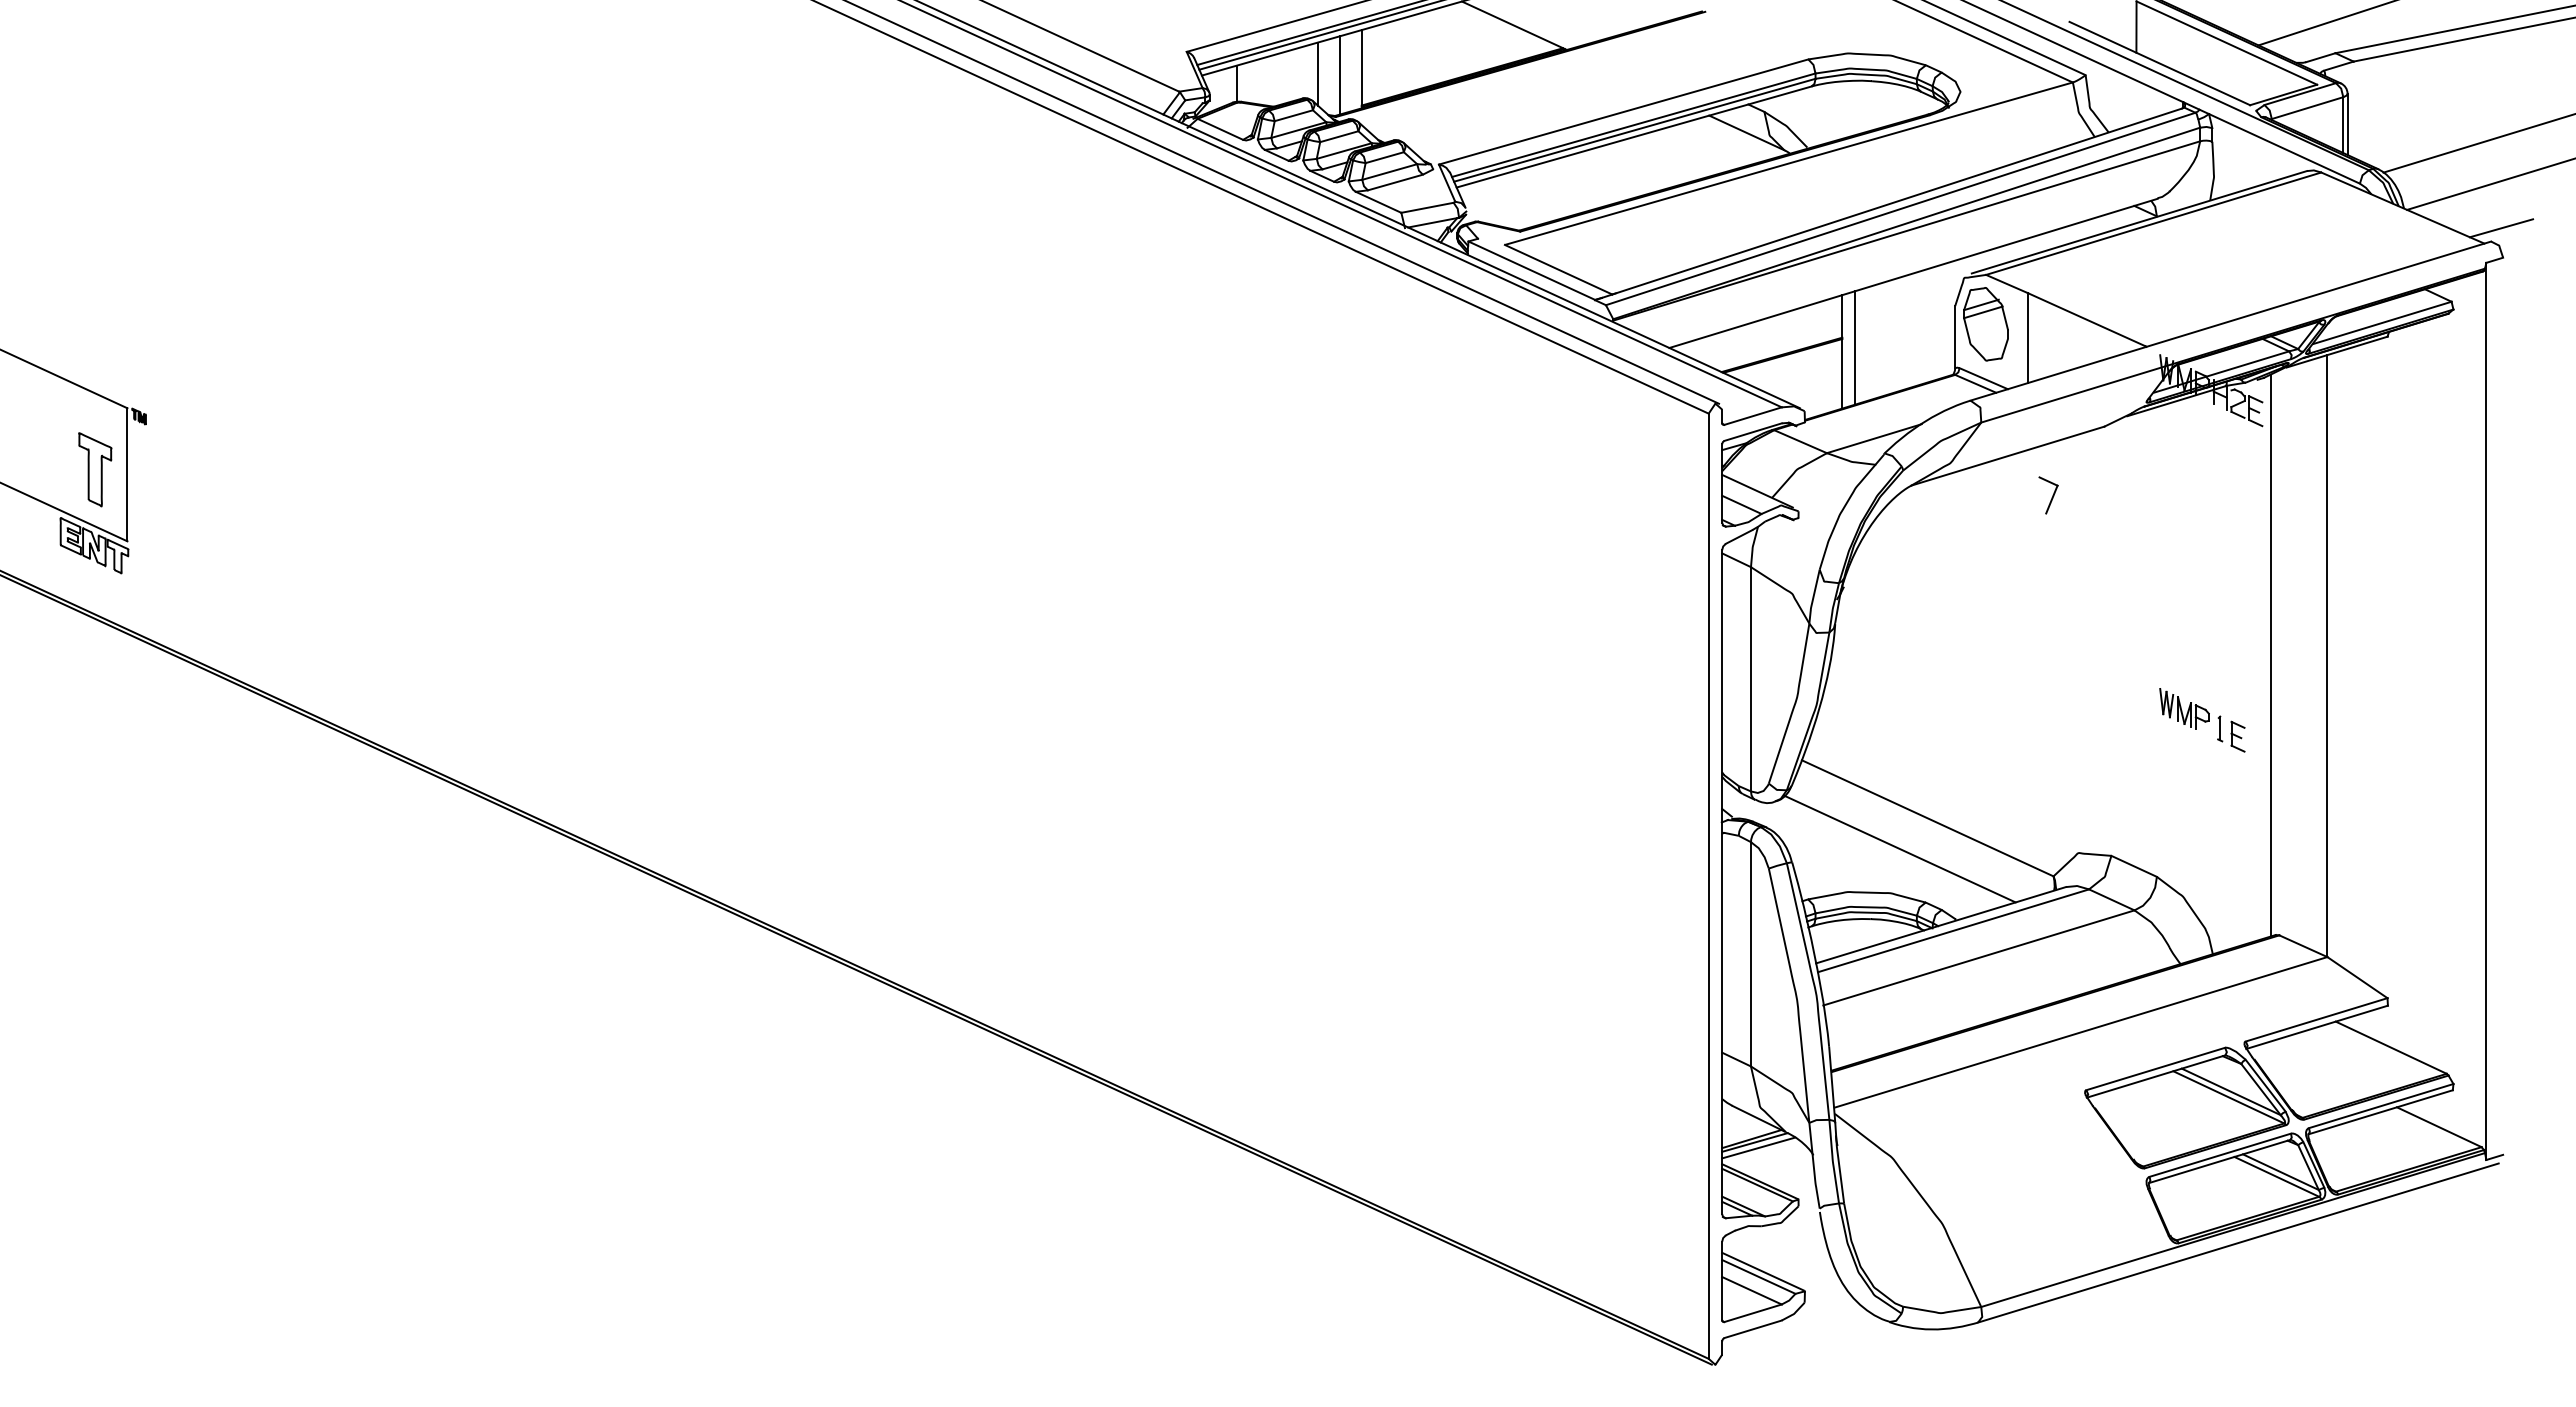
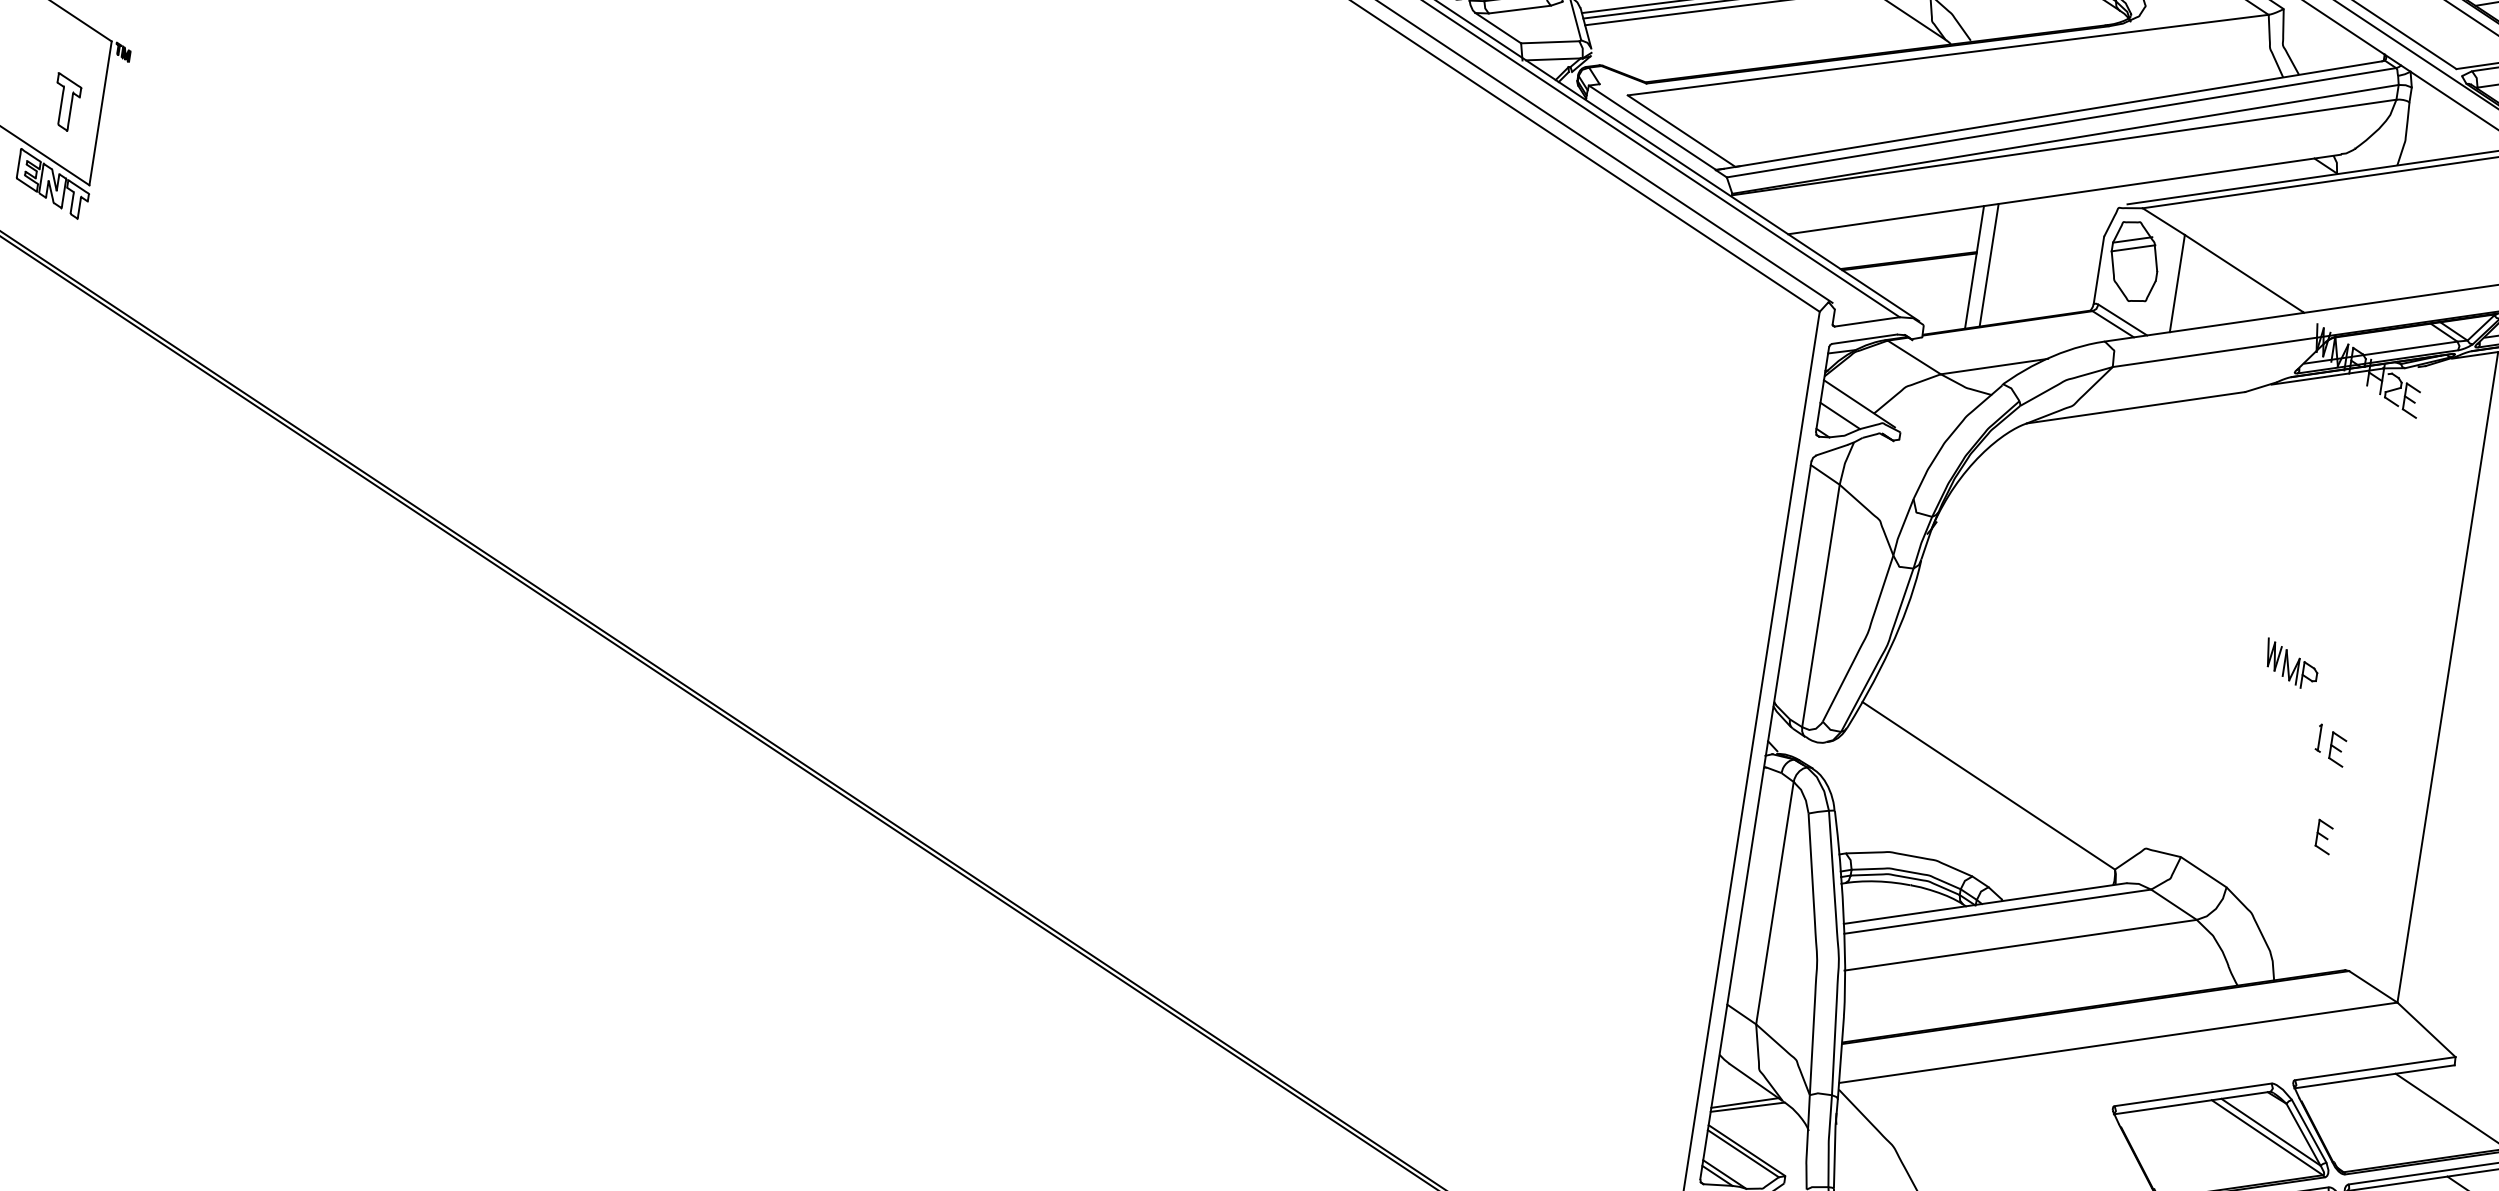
part: (95, 469) -> (66, 102), size x0.7
part: (2048, 495) -> (2173, 457), removed
line: (2271, 655) -> (2387, 667), removed
part: (2184, 708) -> (2291, 663), moved
part: (2237, 817) -> (2323, 836), added
line: (1899, 848) -> (1953, 813), removed
line: (1758, 1147) -> (1750, 1113), removed

